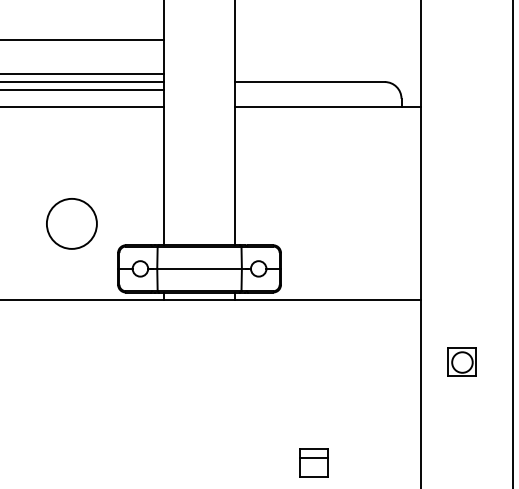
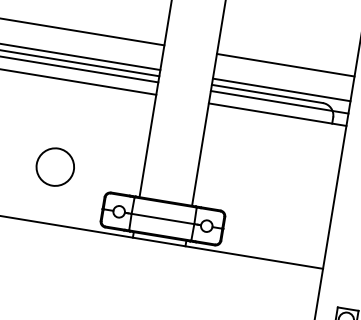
line: (327, 40) -> (285, 65), added
line: (327, 73) -> (281, 89), added
line: (327, 90) -> (279, 102), added
circle: (71, 223) -> (55, 166), moved

